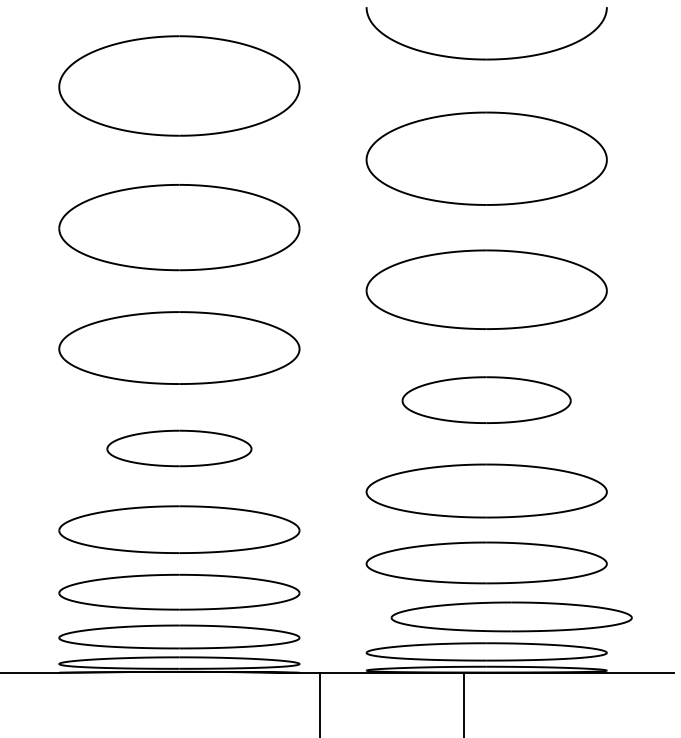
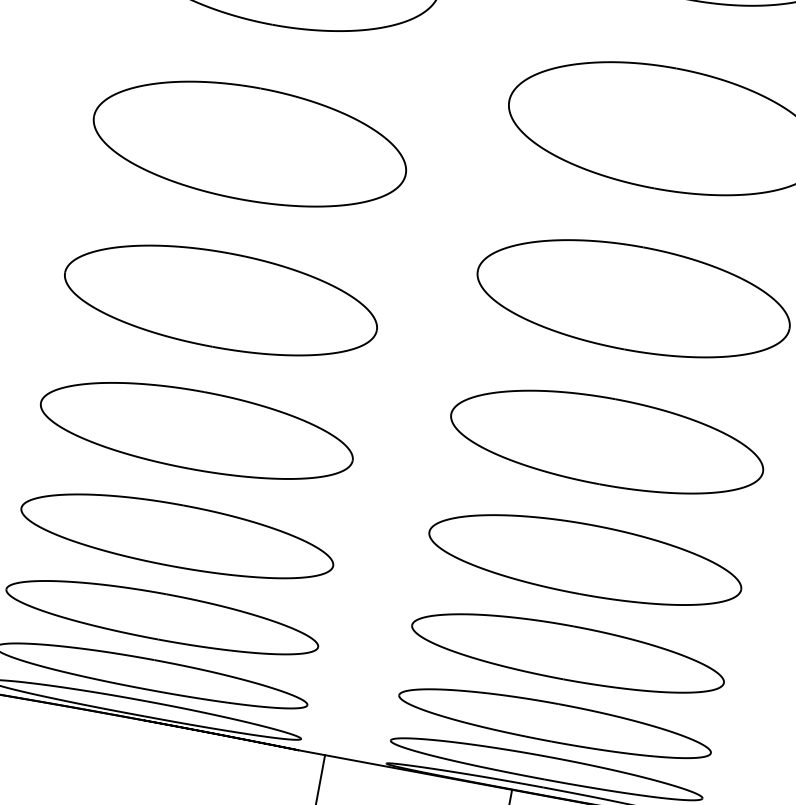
part: (486, 399) -> (607, 440), size x1.43
part: (179, 448) -> (197, 430), size x1.67
part: (511, 616) -> (555, 722), moved

